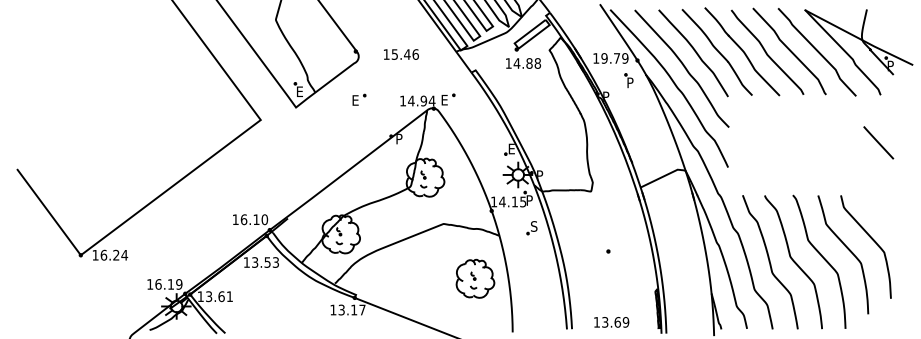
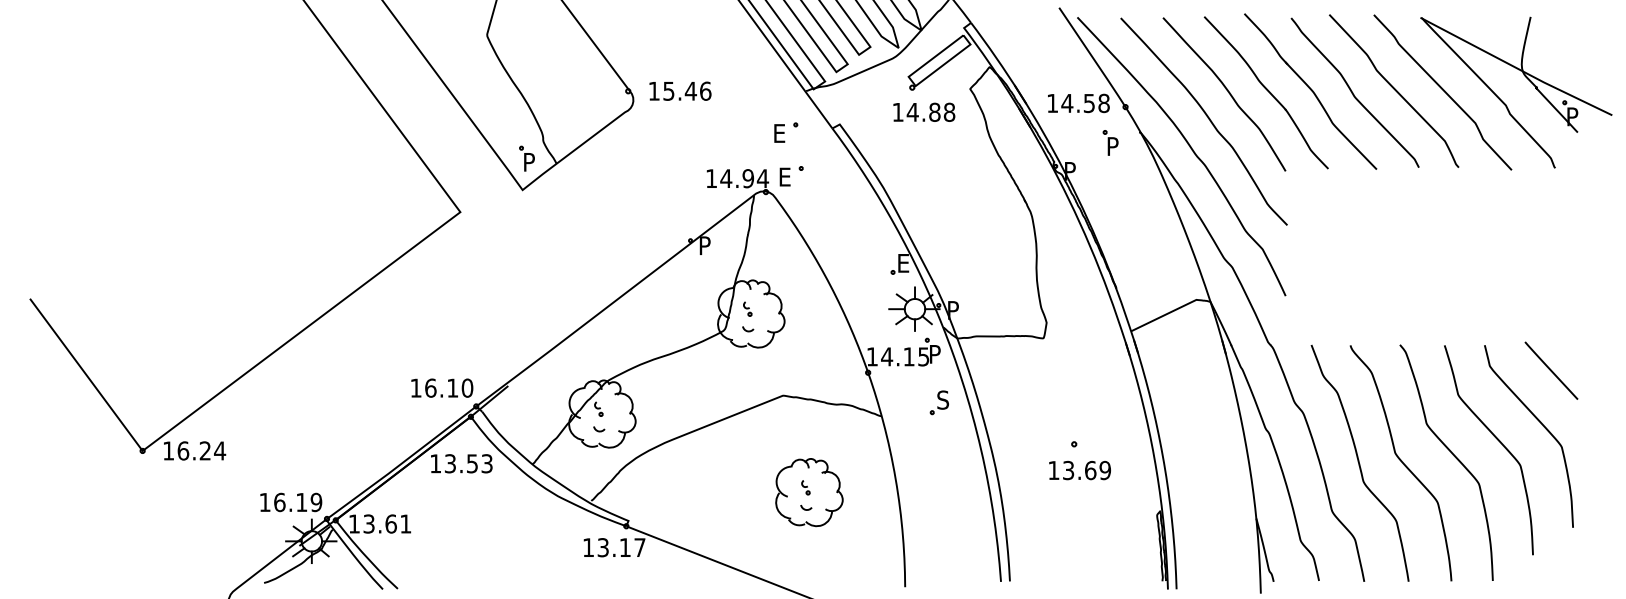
text: (401, 54) -> (680, 91), moved
text: (614, 58) -> (1084, 103), 19.79 -> 14.58
text: (300, 91) -> (530, 161), E -> P
part: (359, 99) -> (786, 131), moved
line: (878, 142) -> (1551, 370), moved
part: (475, 278) -> (809, 491), moved
text: (611, 322) -> (1079, 470), moved

